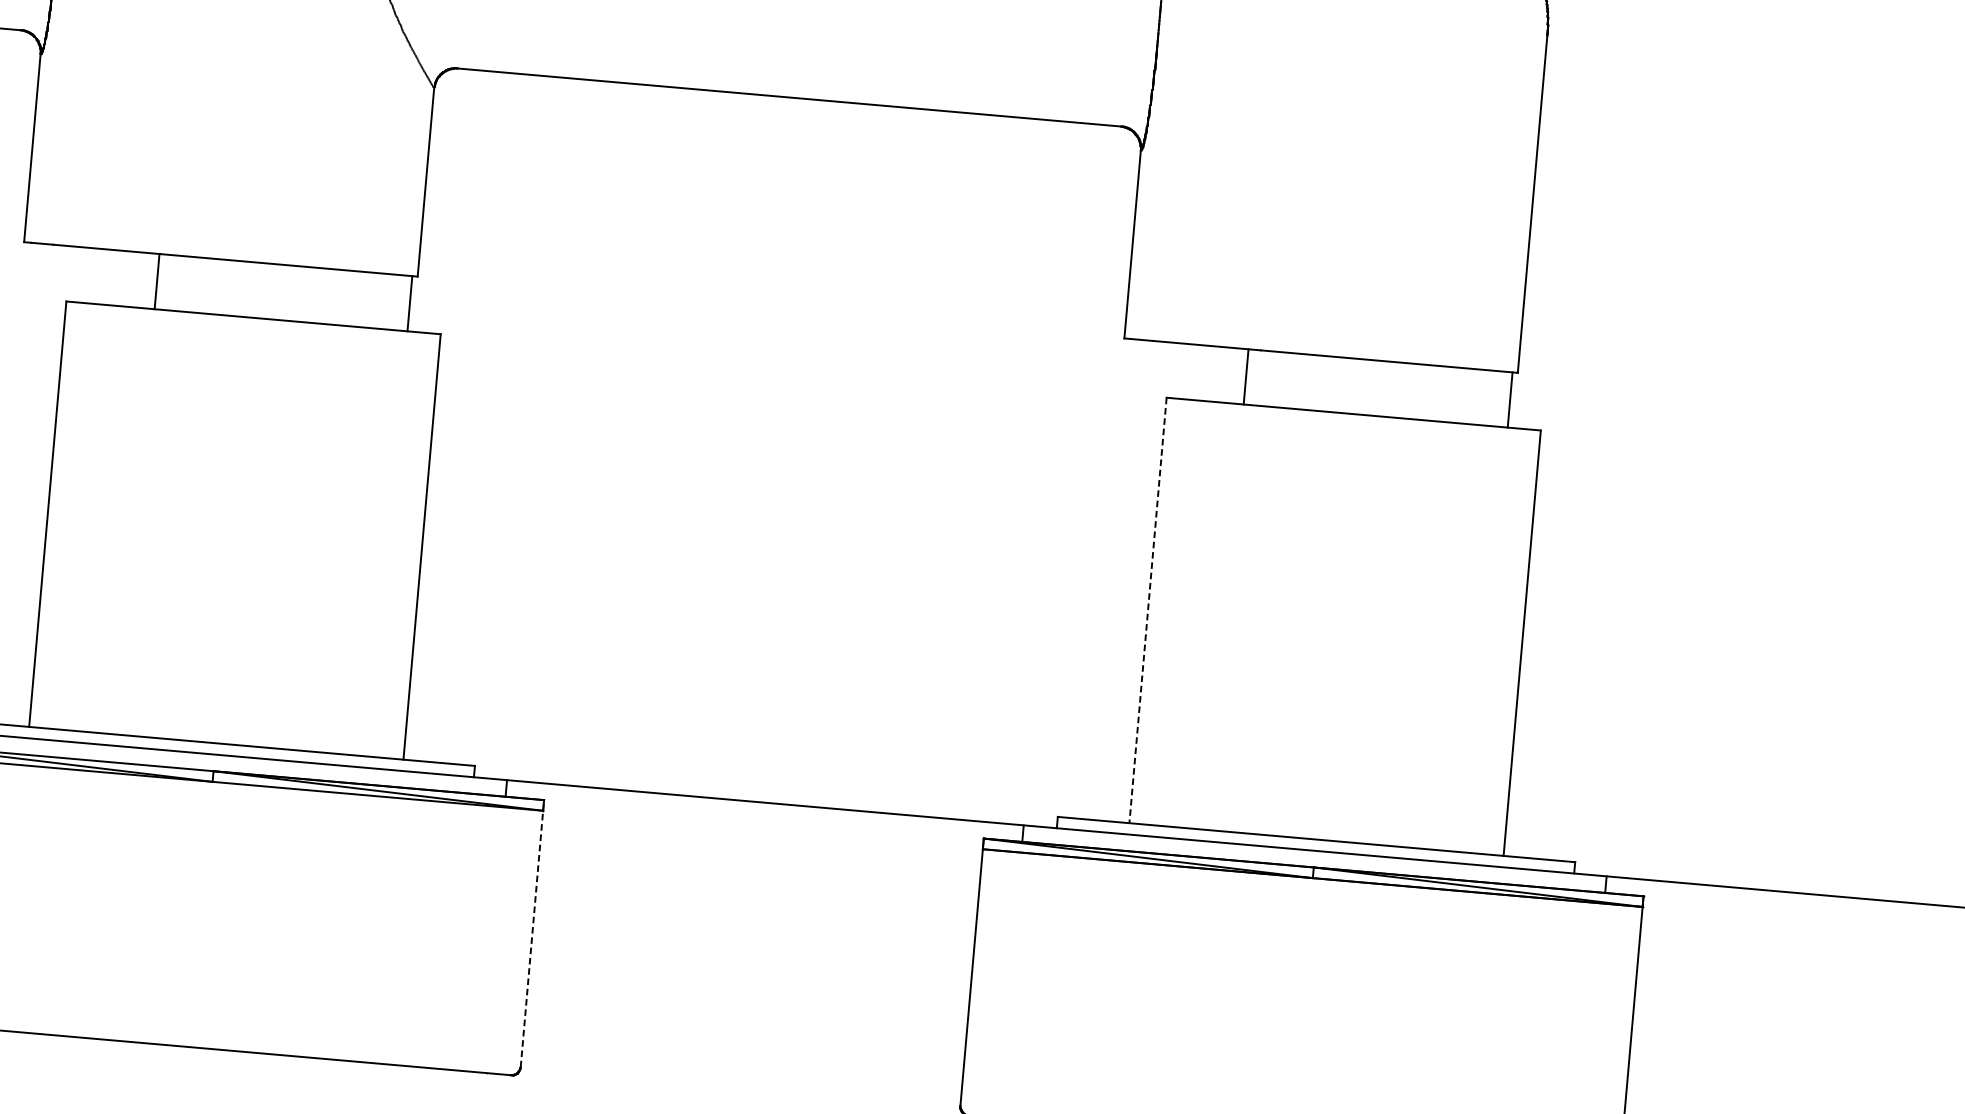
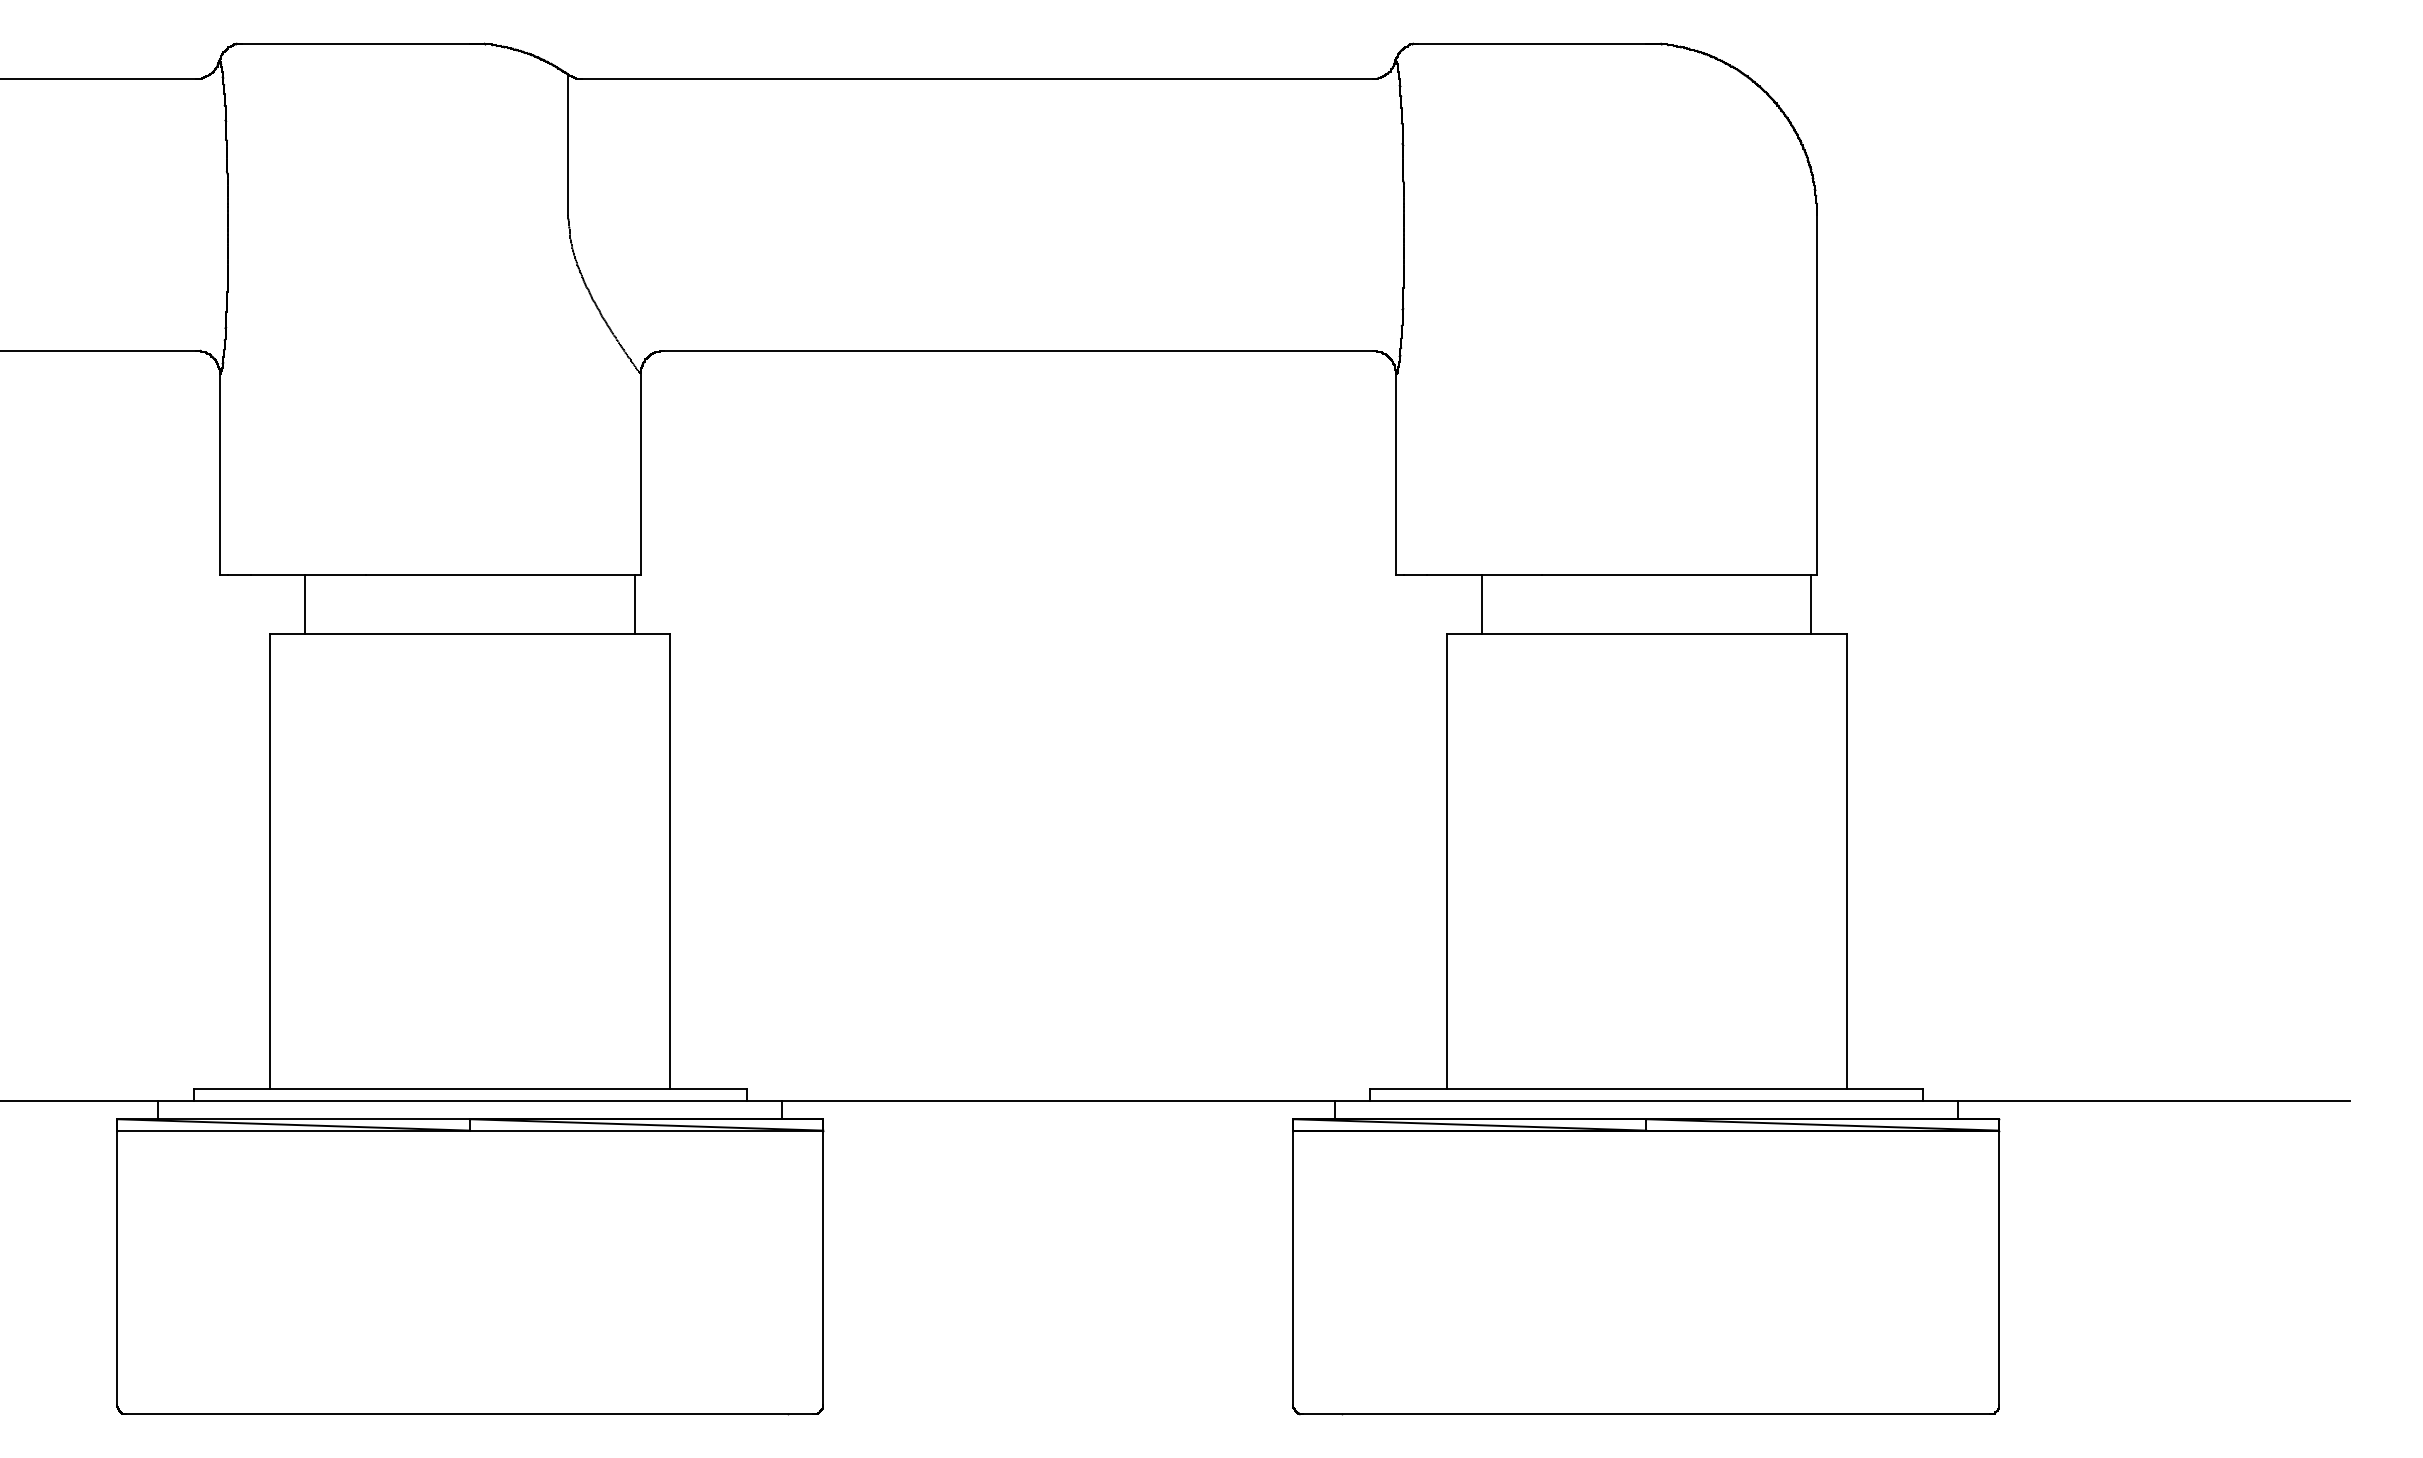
line: (157, 281) -> (305, 604), moved
line: (1245, 376) -> (1481, 604), moved
line: (1147, 611) -> (1446, 862), dashed -> solid
line: (532, 934) -> (823, 1262), dashed -> solid

